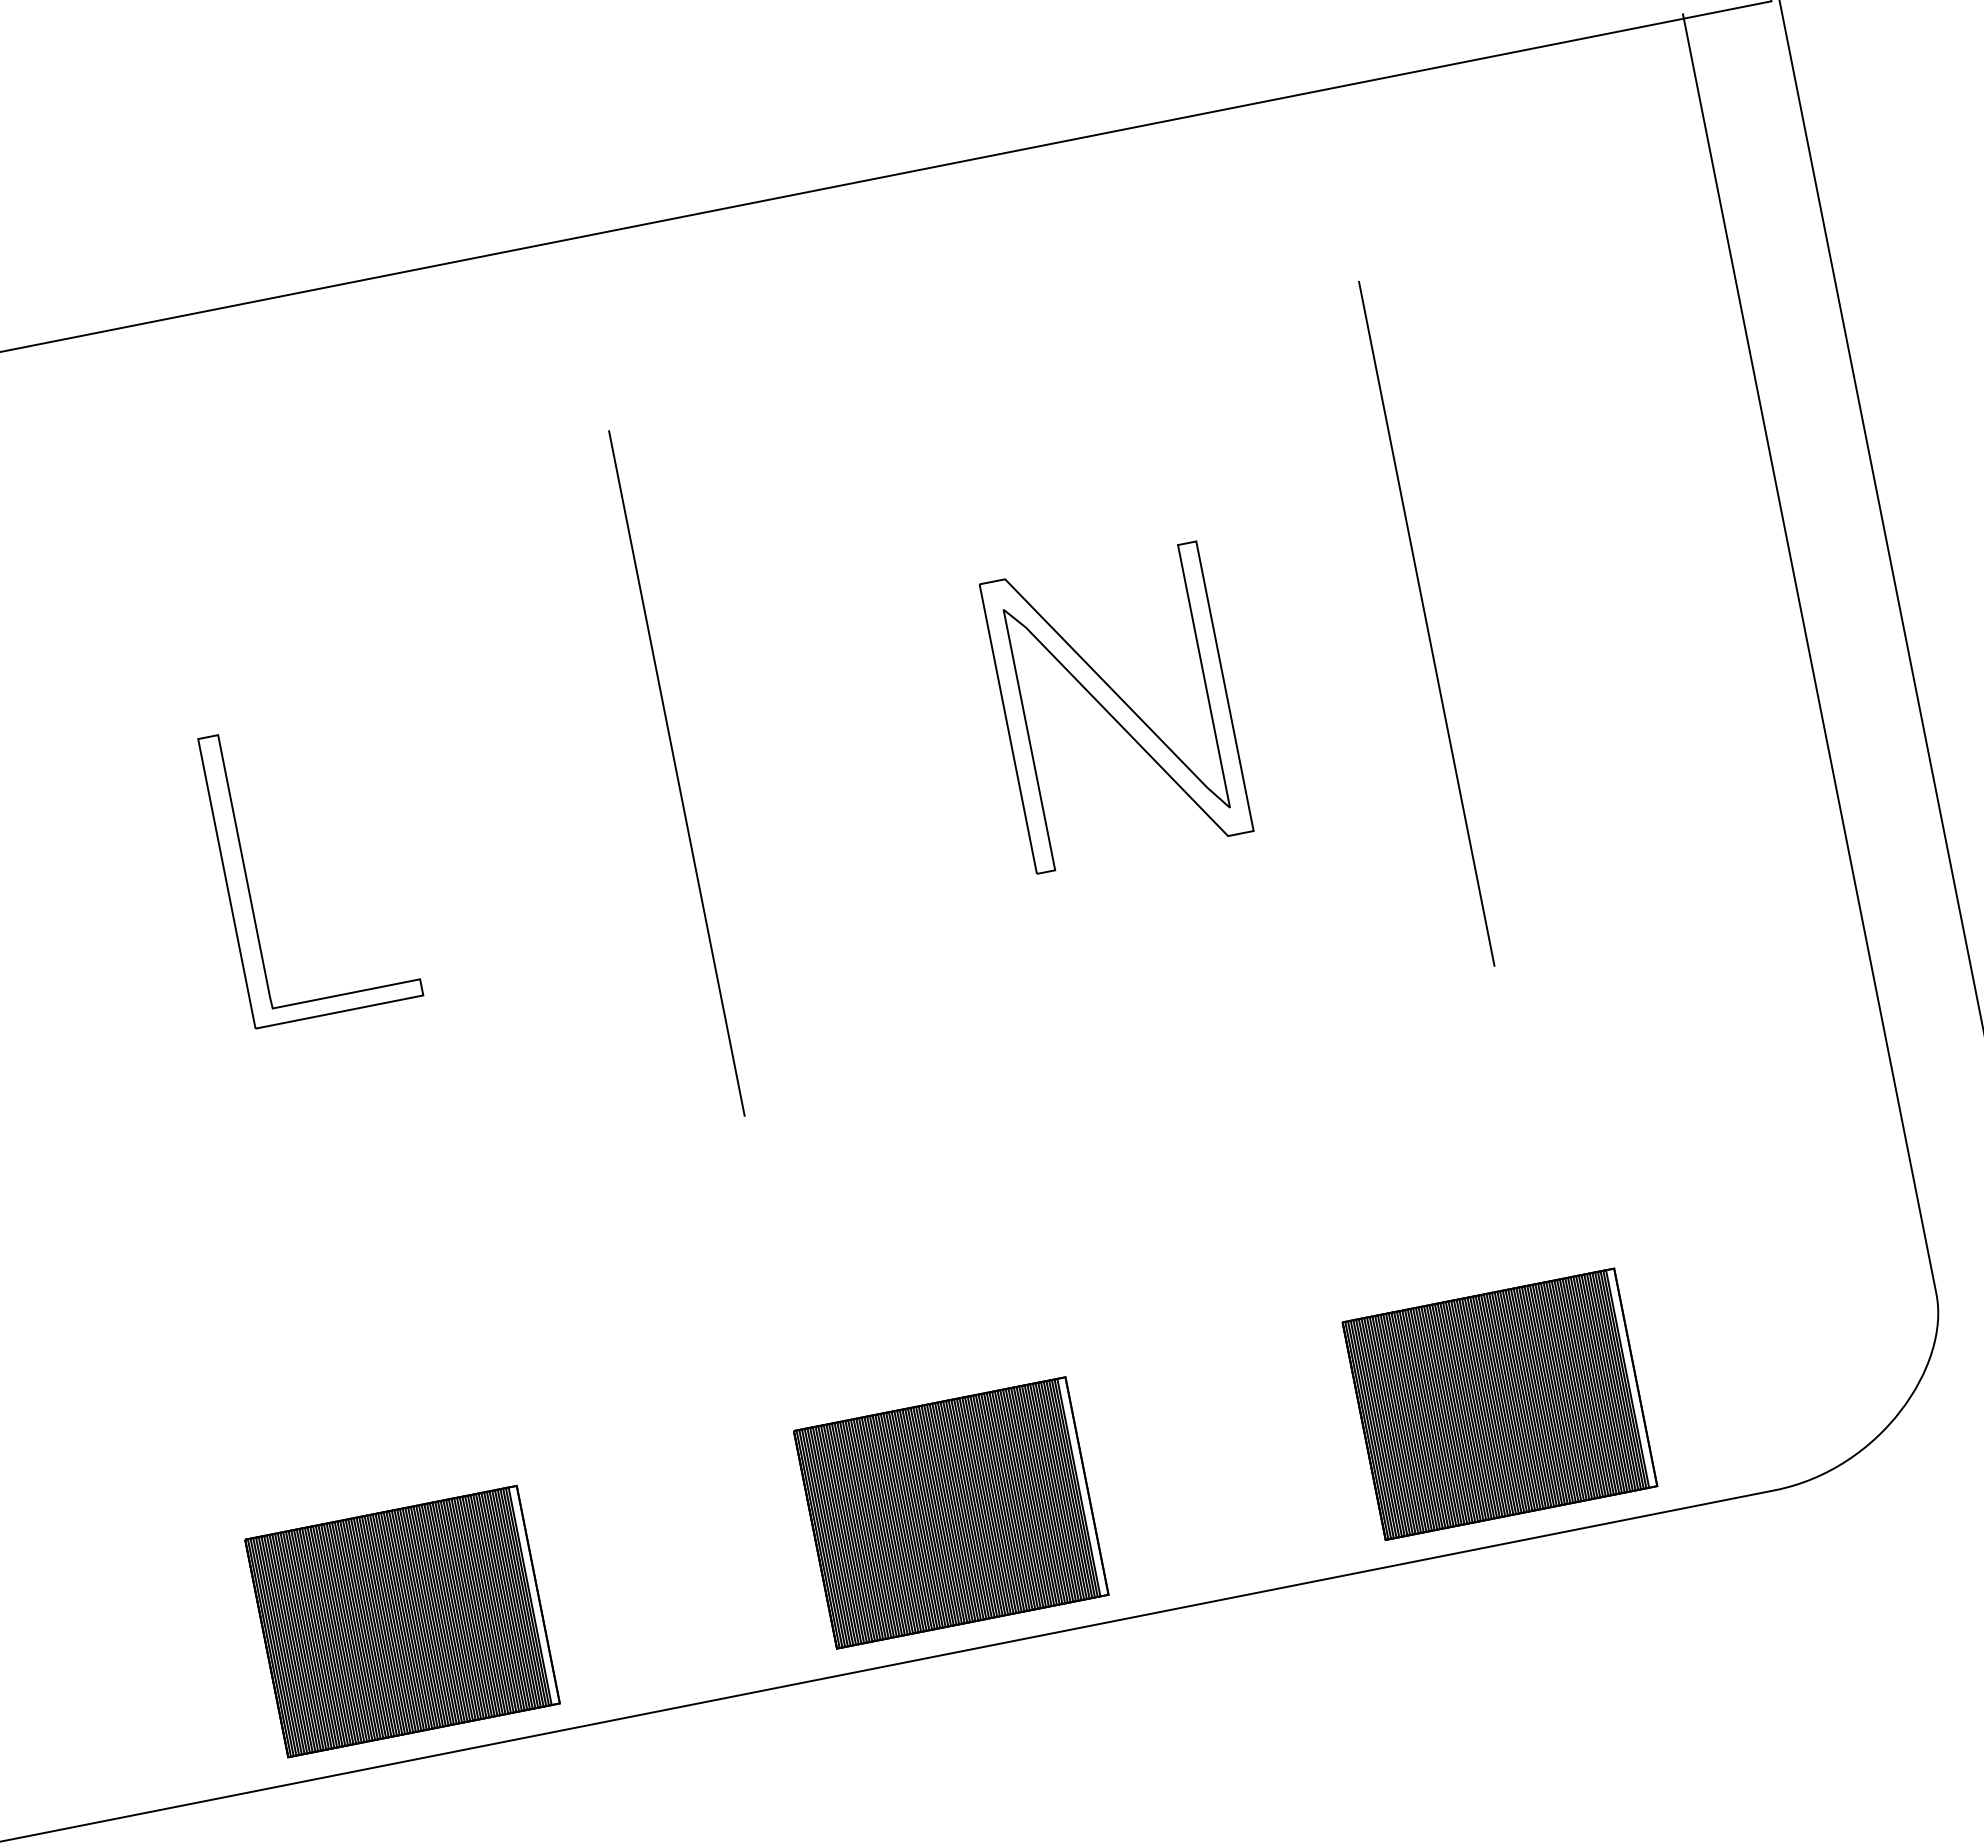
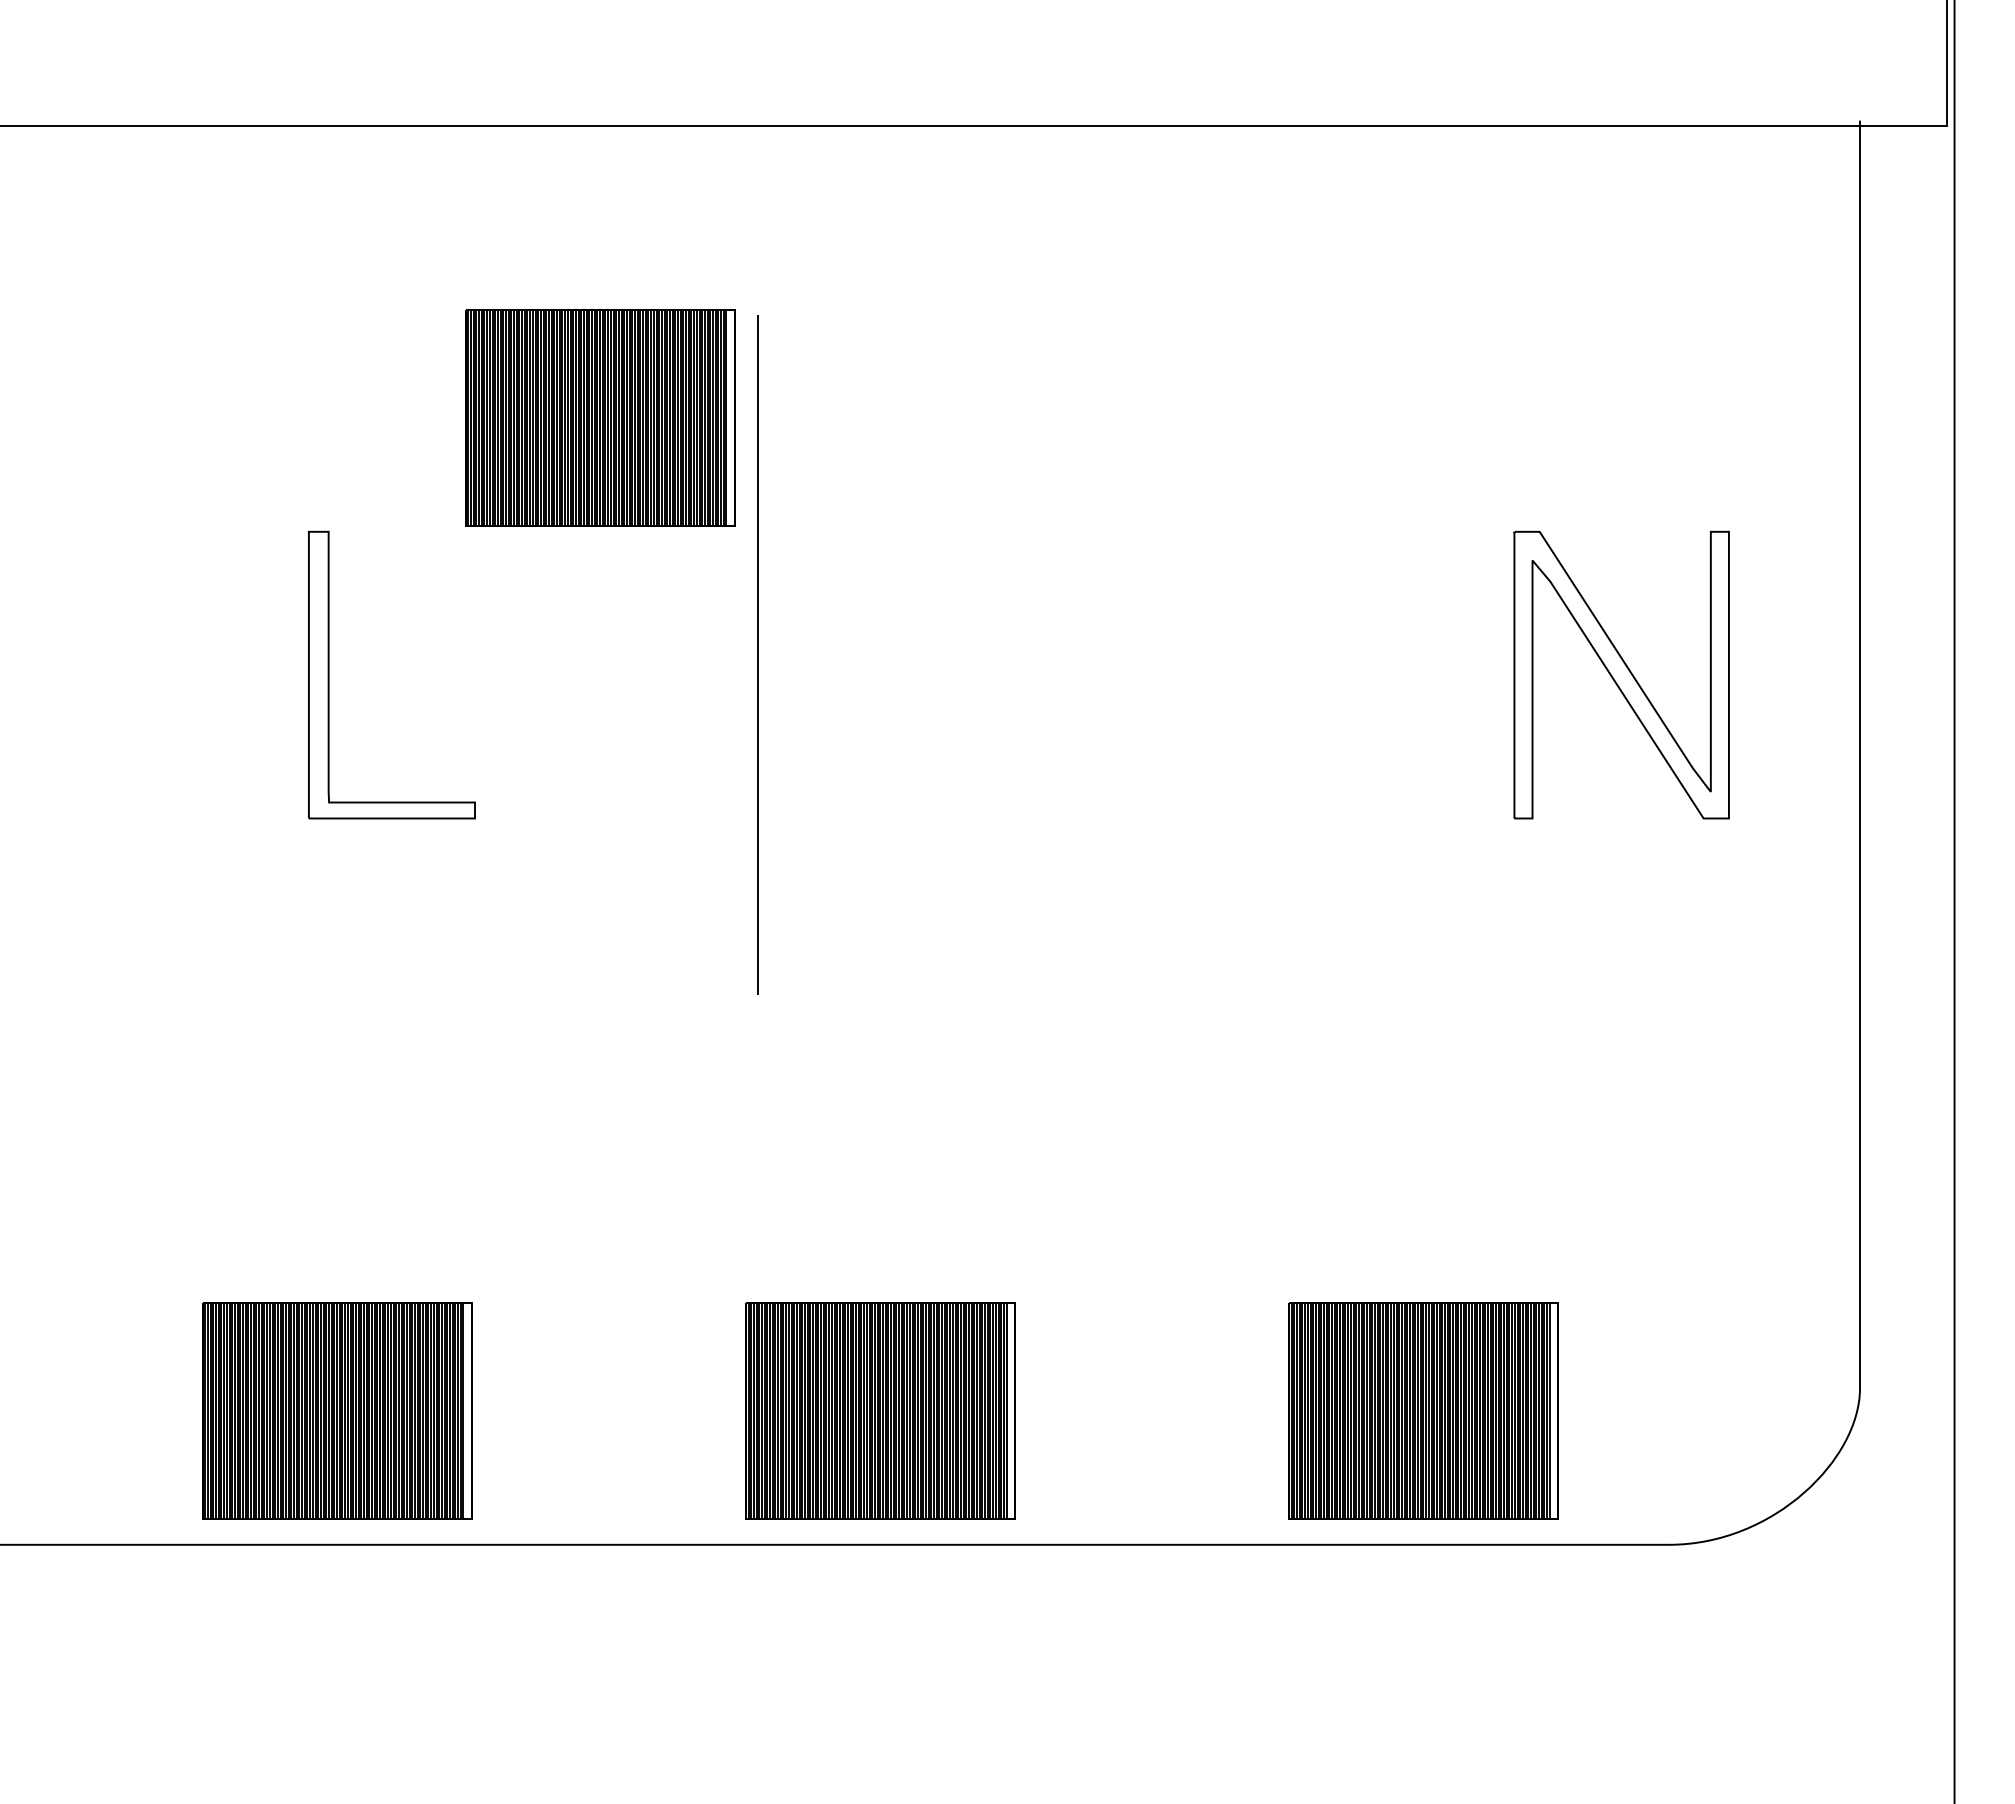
part: (469, 565) -> (600, 417), added
line: (1426, 623) -> (1500, 653), removed
part: (1116, 707) -> (1621, 674), moved

